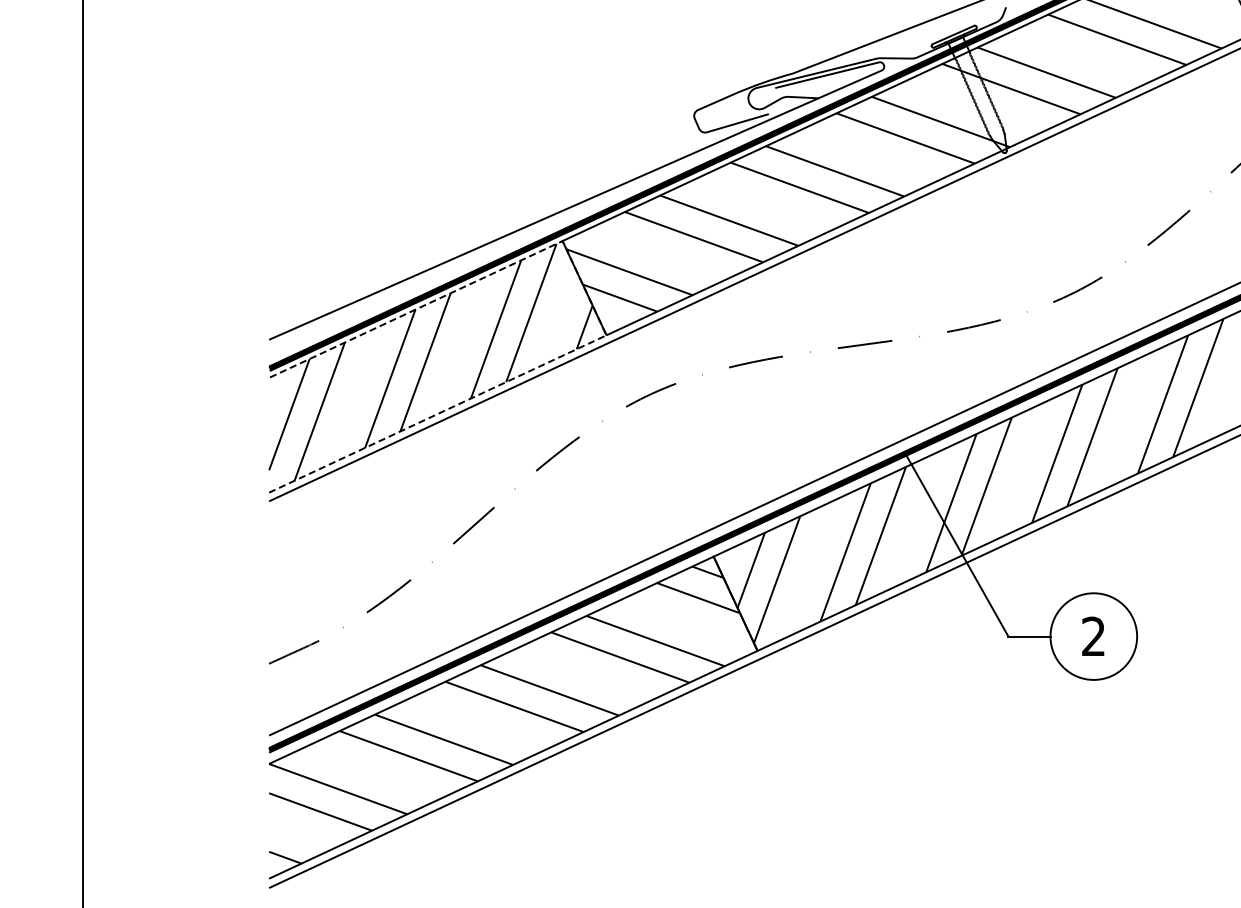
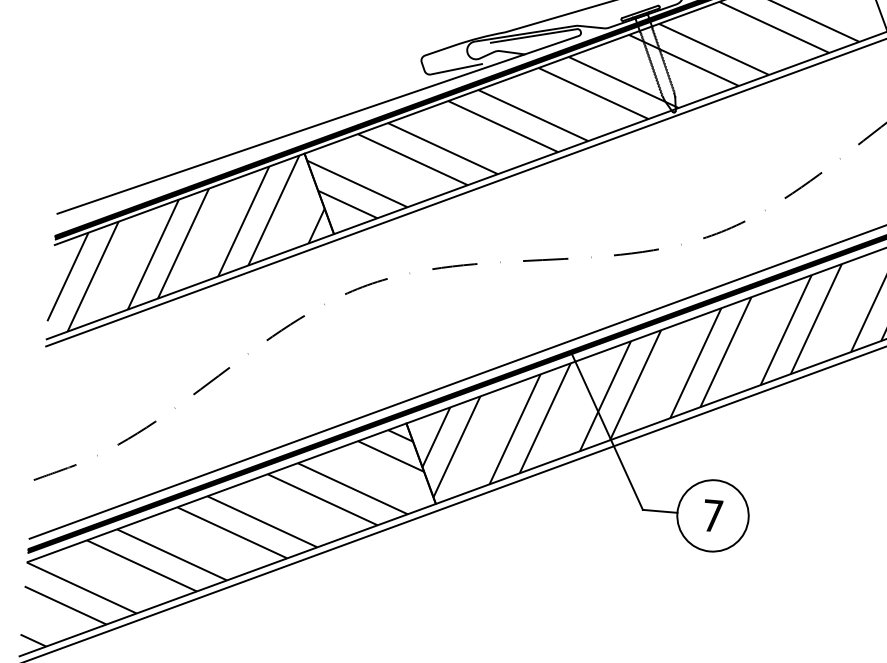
line: (594, 309) -> (325, 212), dashed -> solid
text: (1093, 635) -> (712, 514), 2 -> 7

